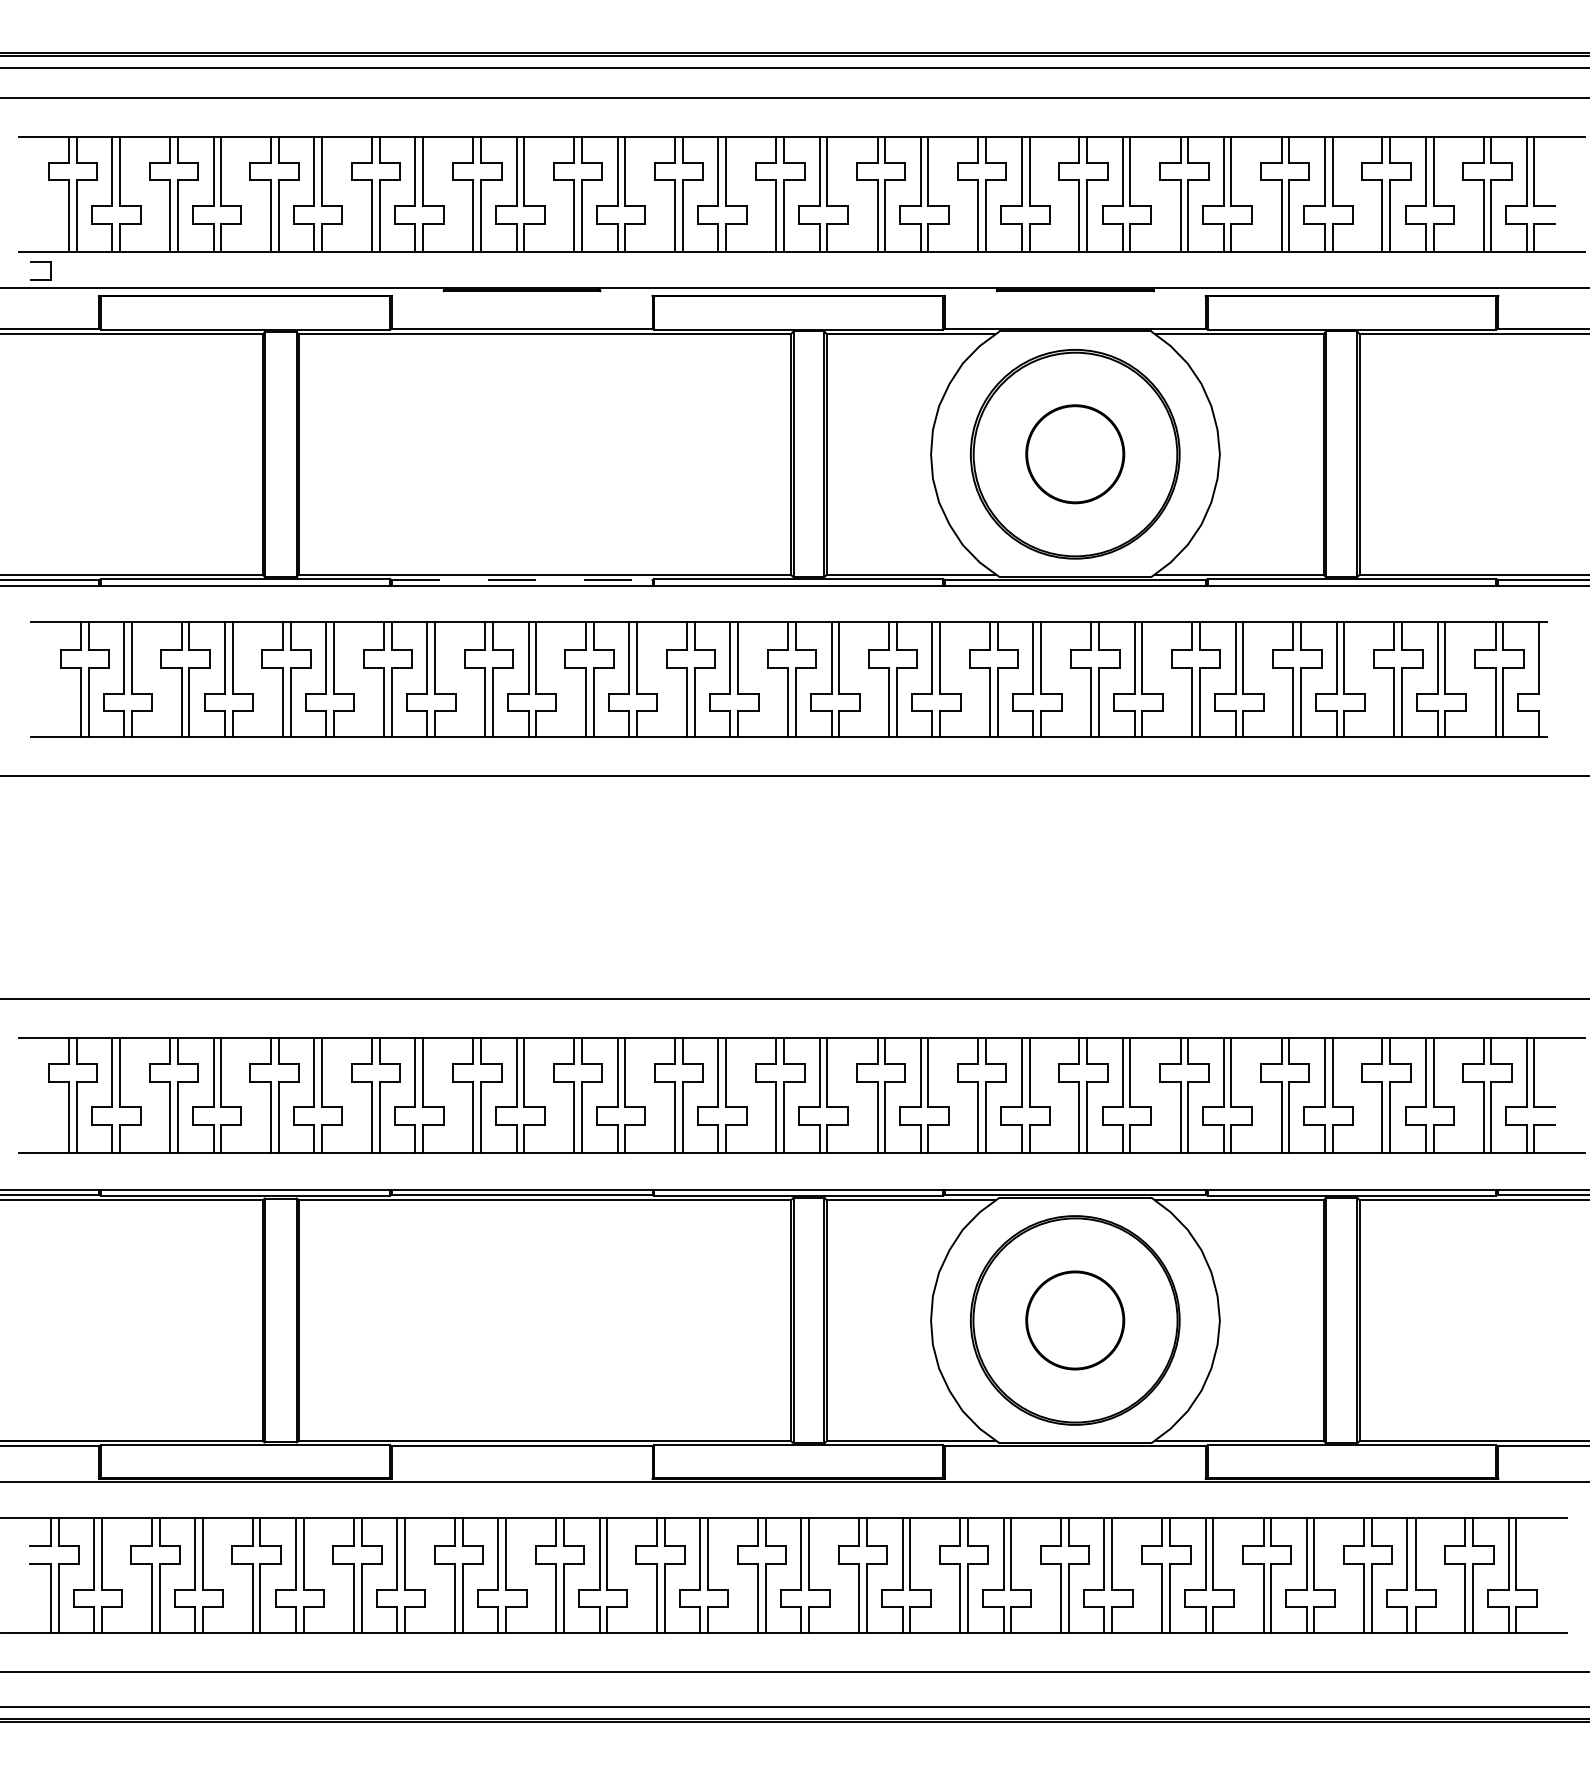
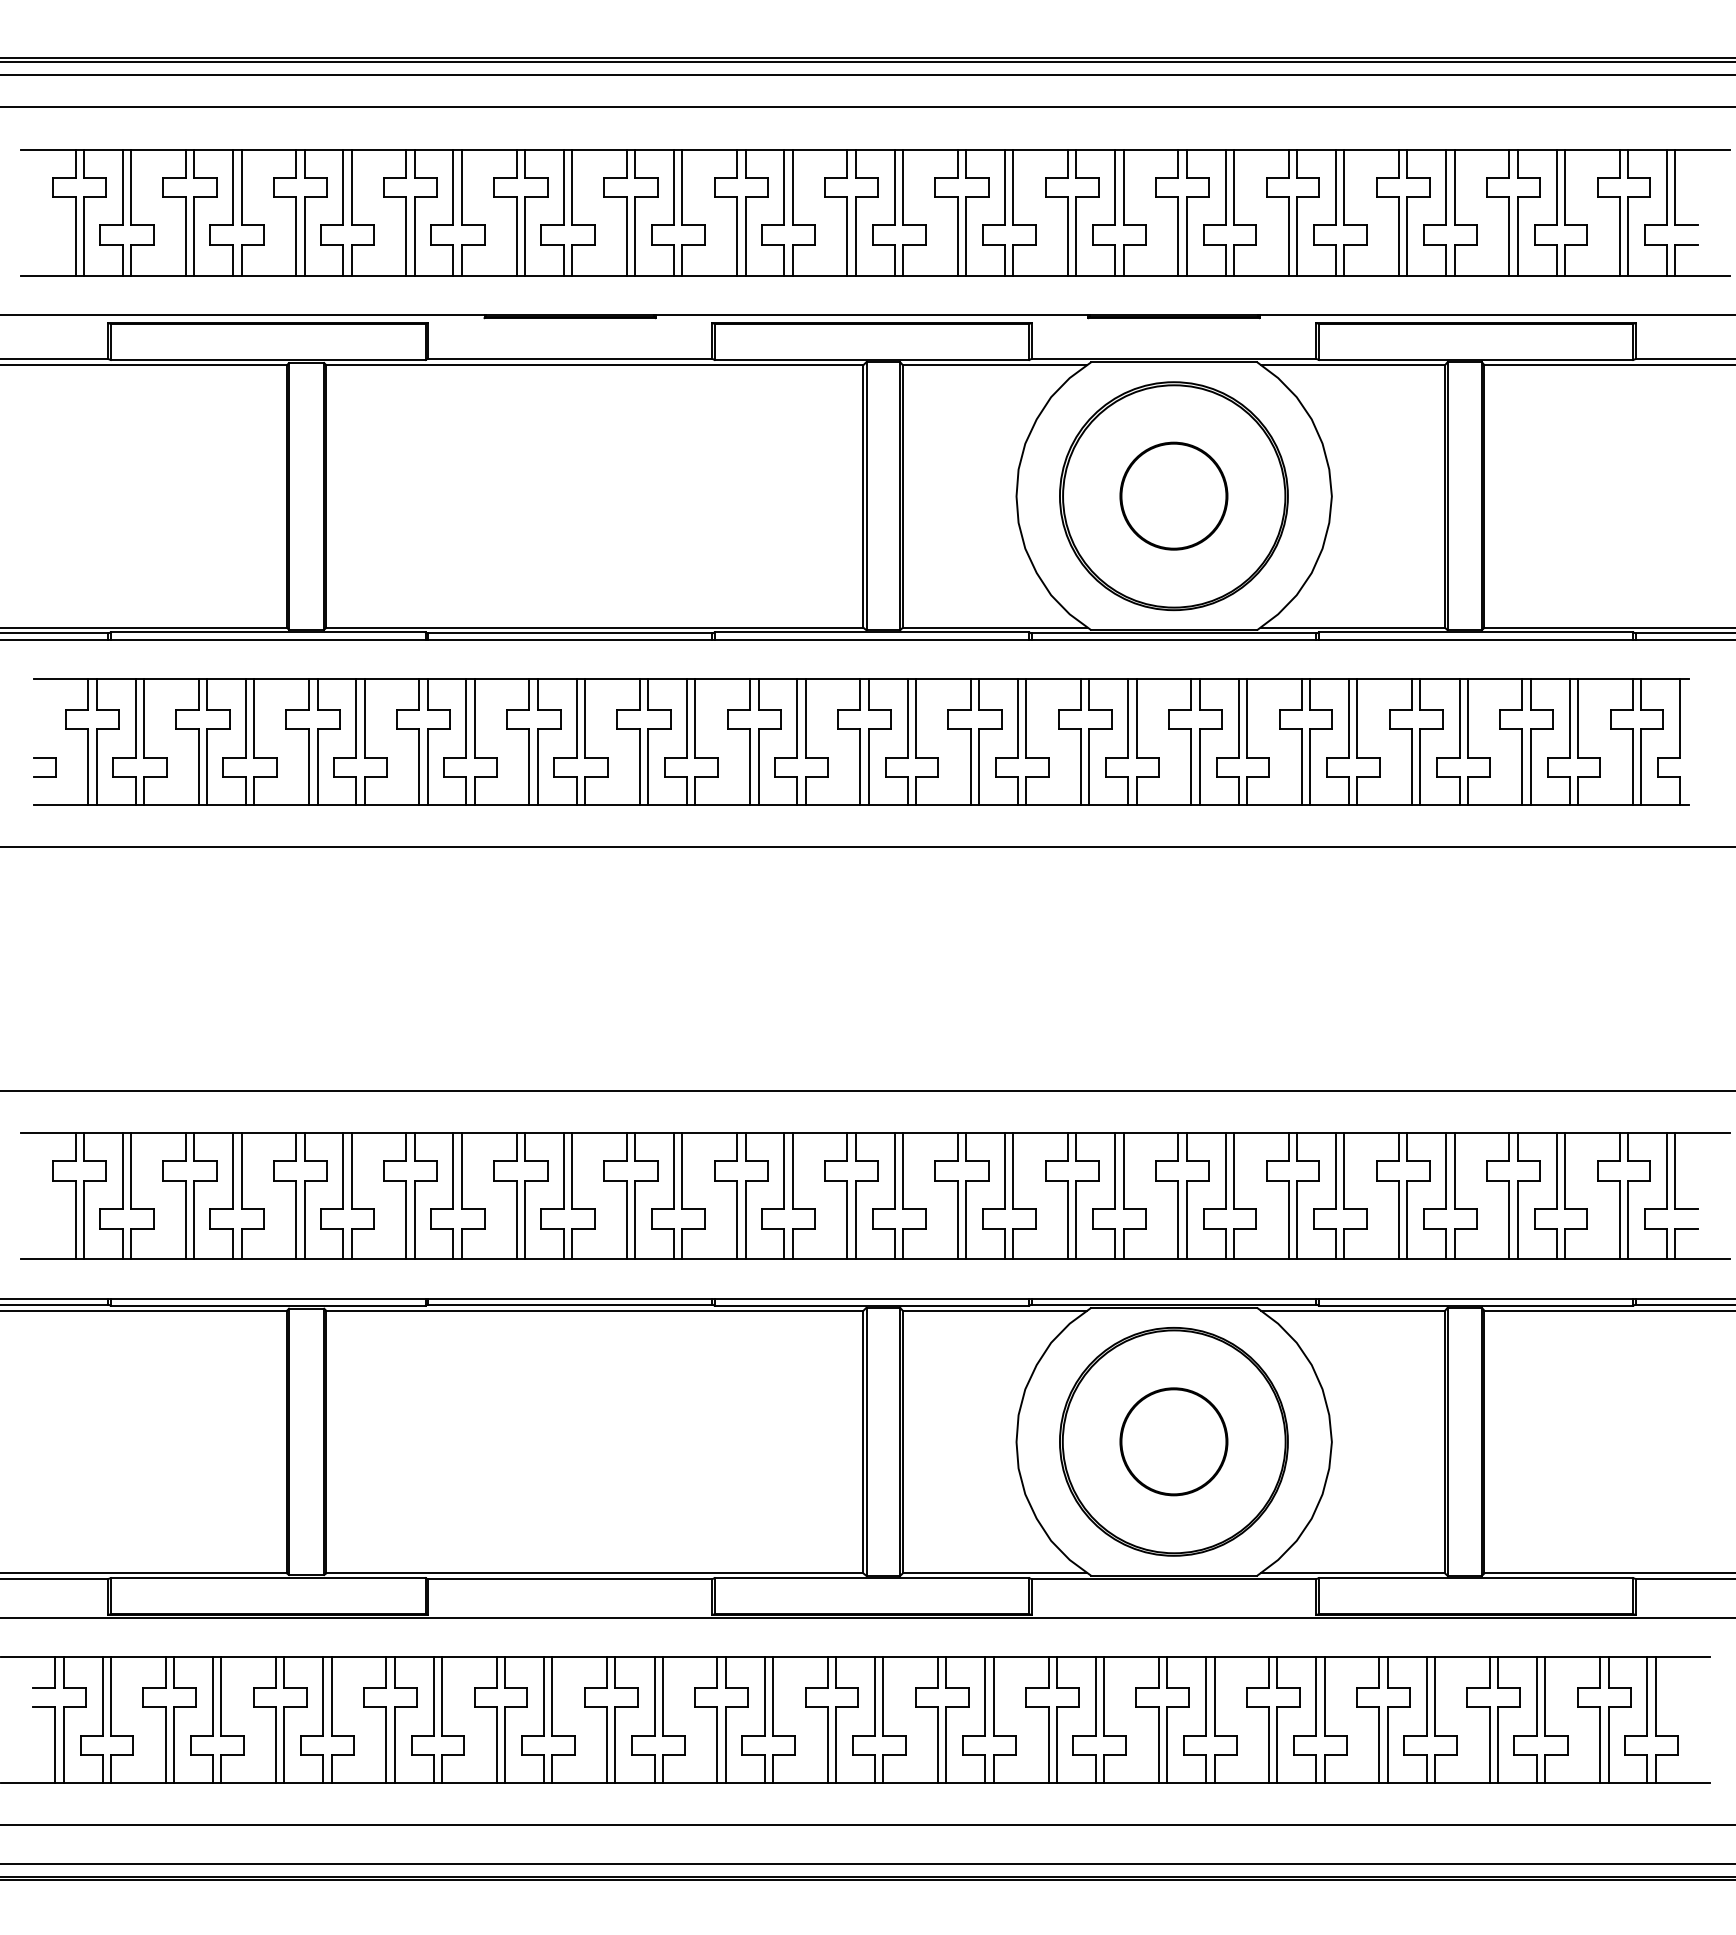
part: (40, 263) -> (44, 758), moved
line: (522, 580) -> (570, 633), dashed -> solid

